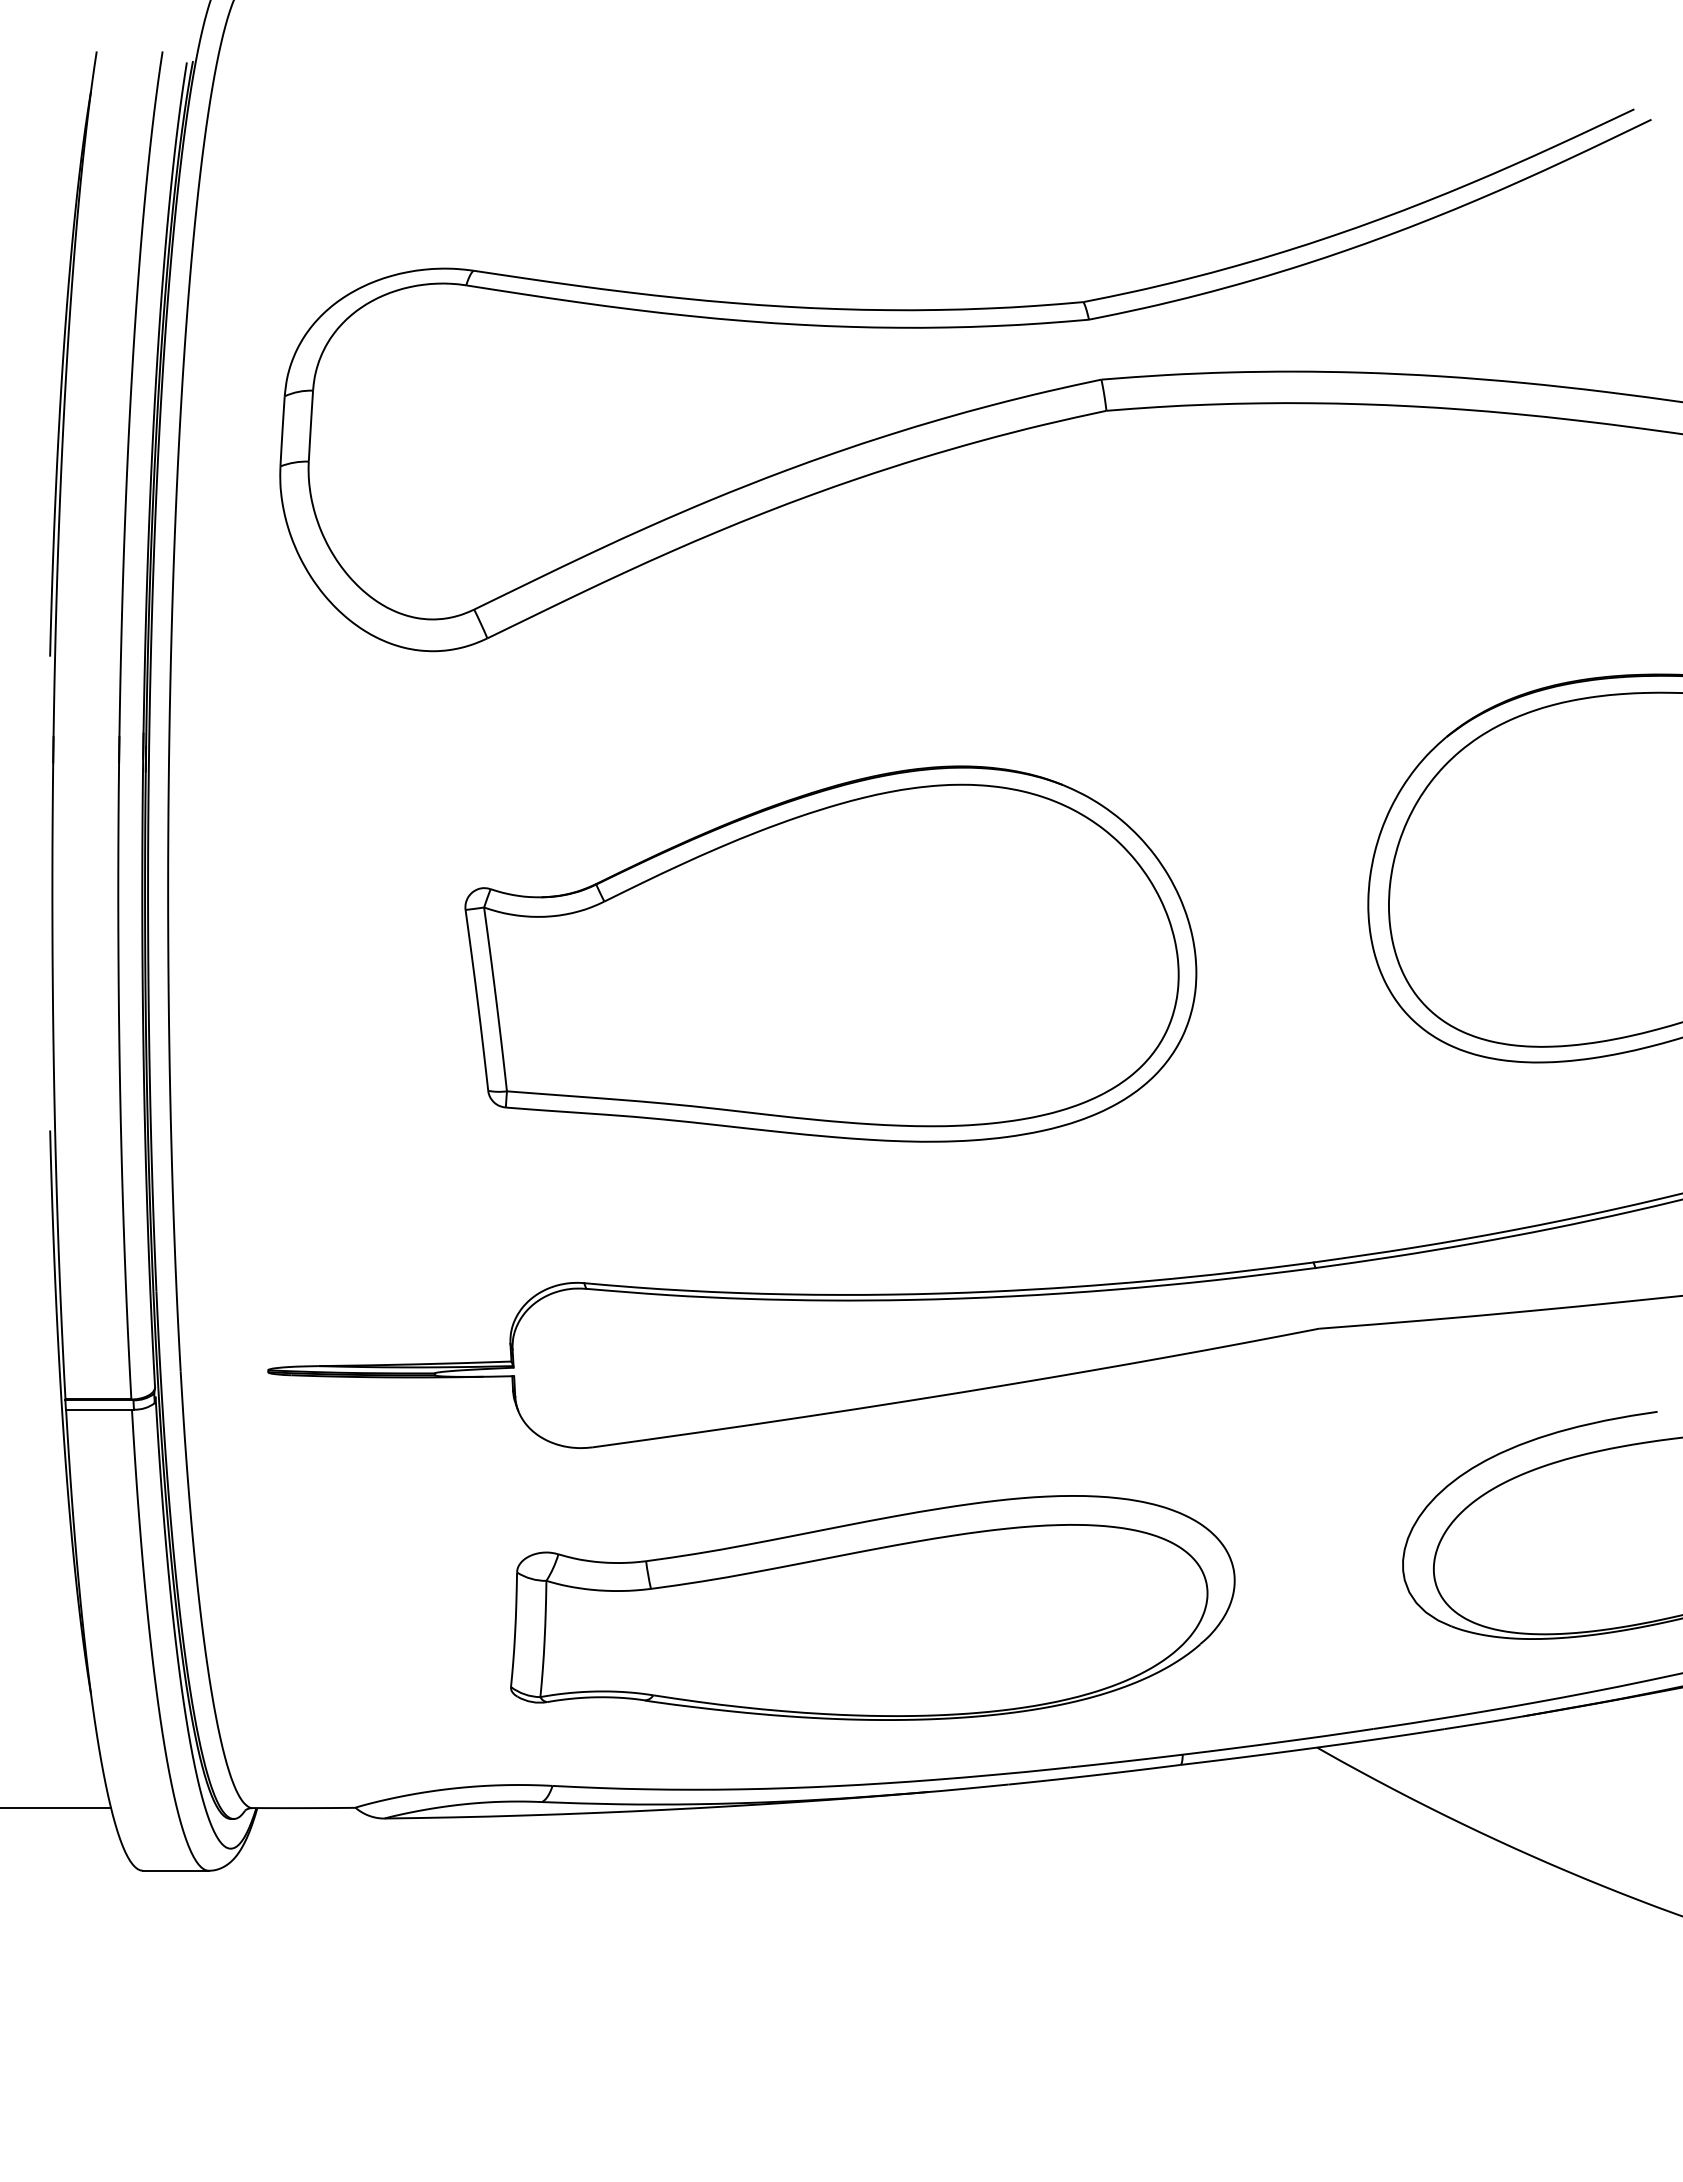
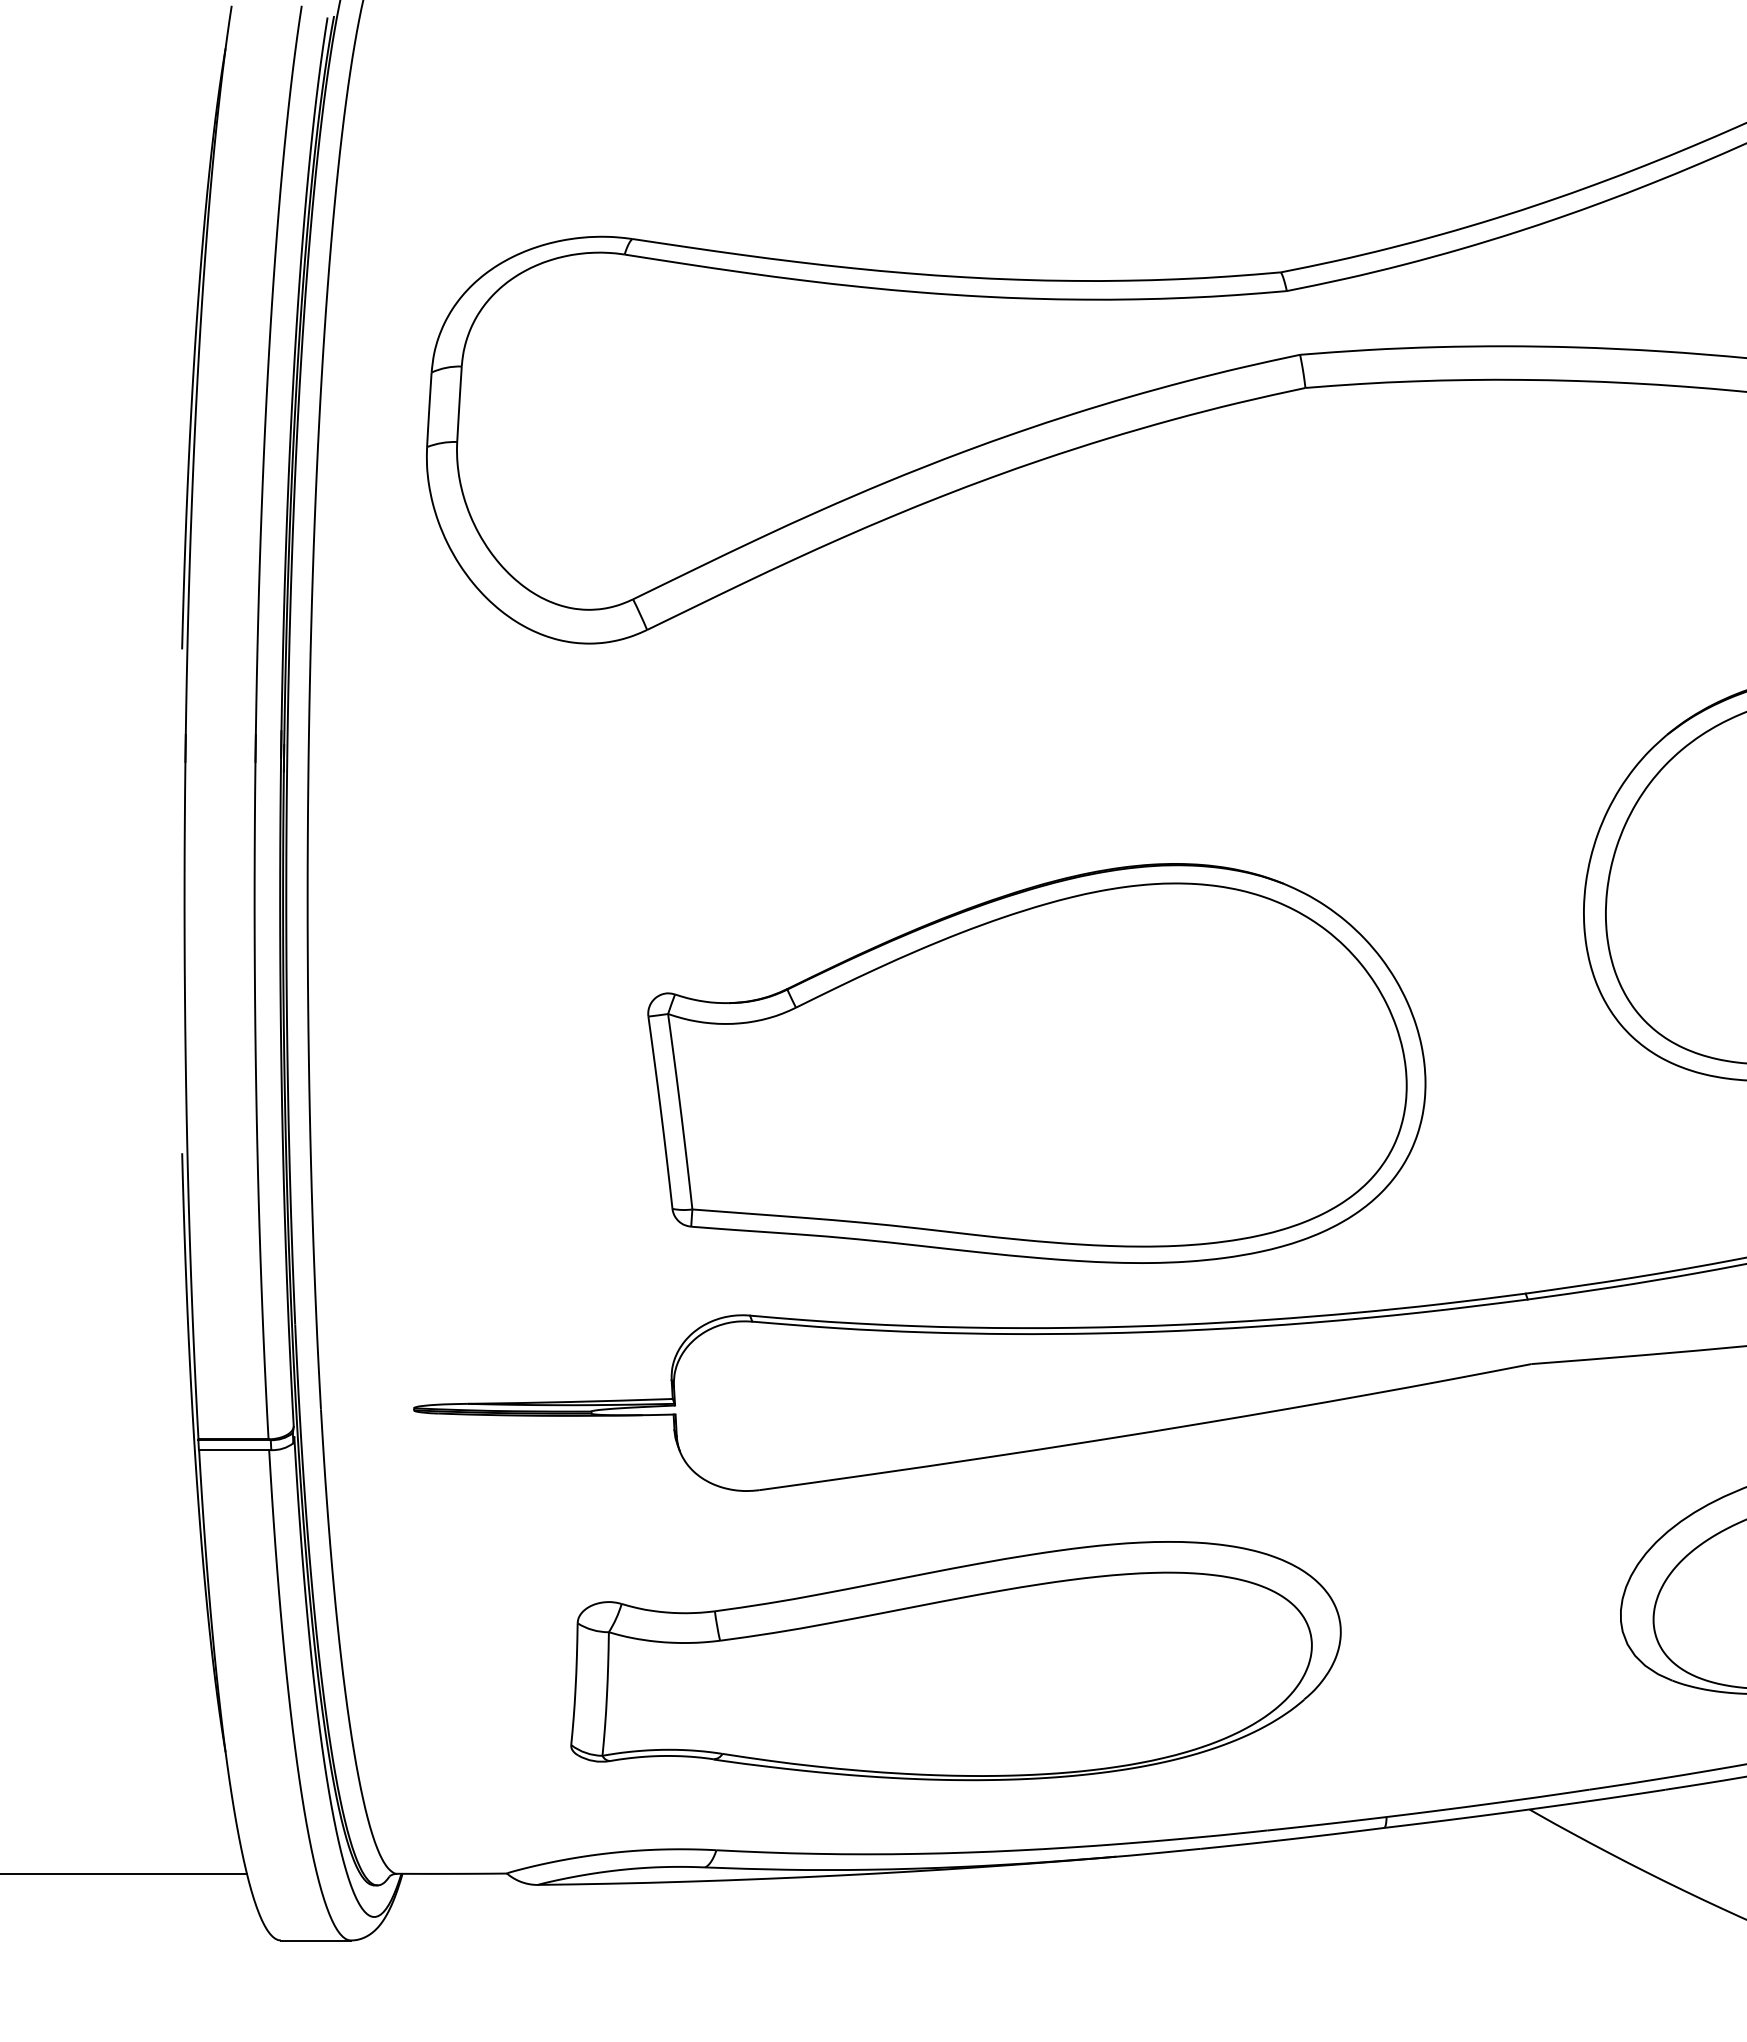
part: (830, 953) -> (1036, 1062), moved
part: (872, 1607) -> (955, 1660), moved

